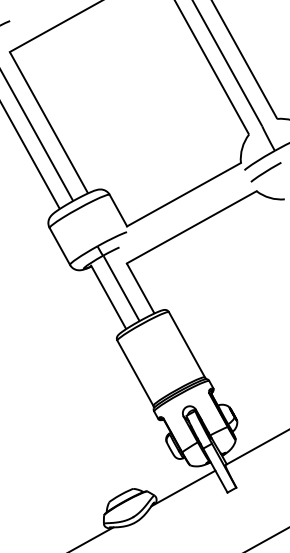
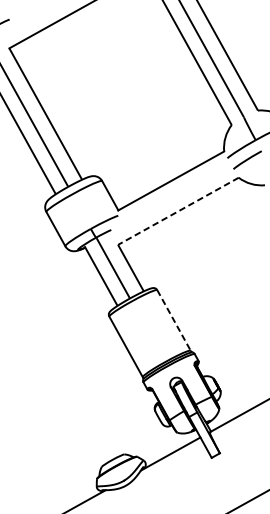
line: (191, 227) -> (178, 211), solid -> dashed
line: (187, 345) -> (174, 321), solid -> dashed

